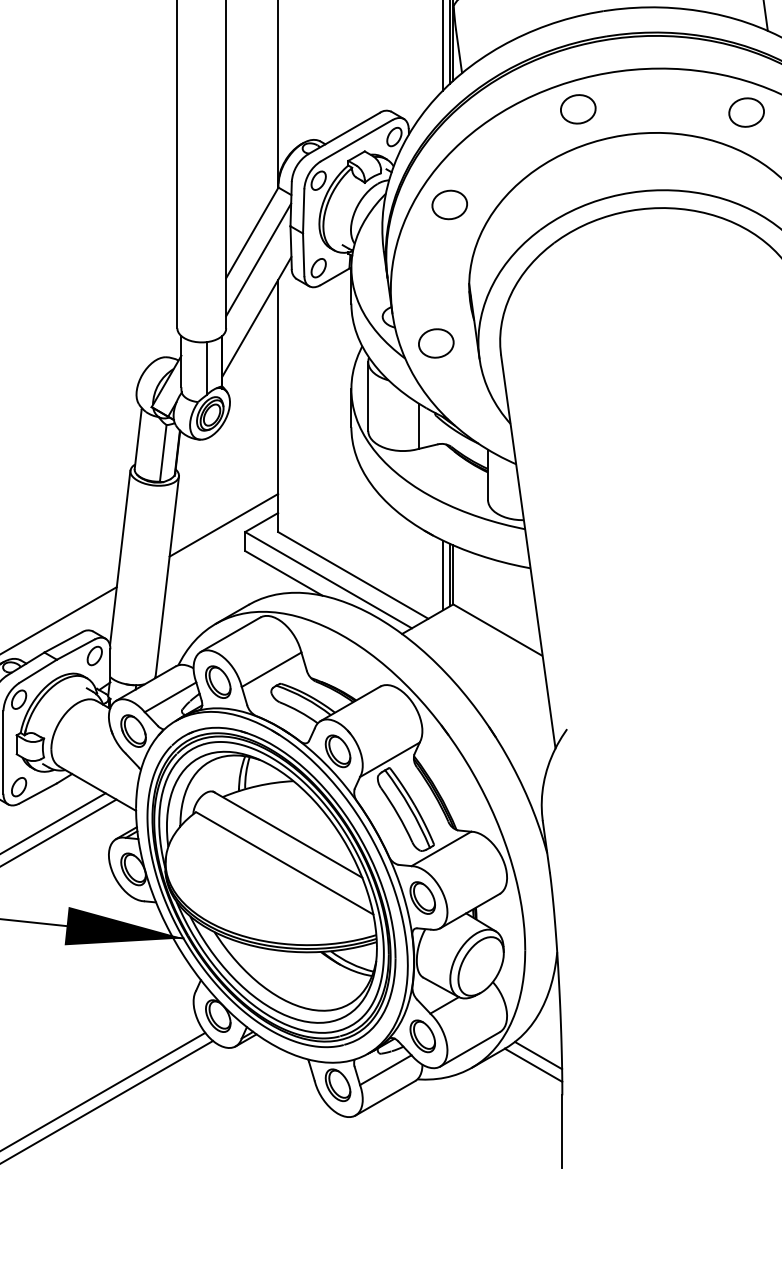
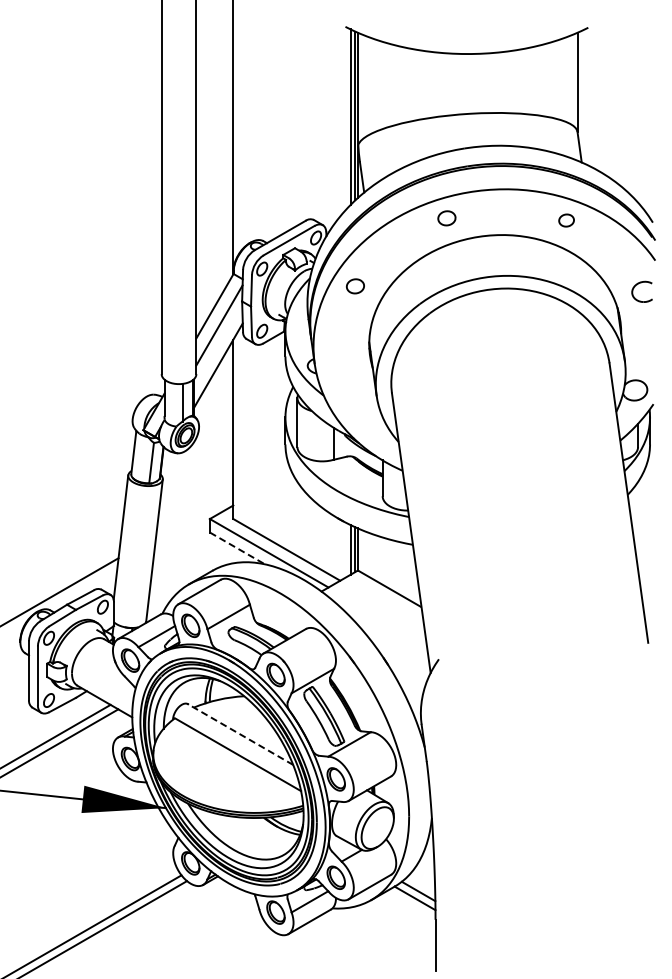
part: (577, 109) -> (446, 218), size x0.7
part: (746, 112) -> (566, 220), size x0.6
part: (449, 205) -> (355, 286), size x0.7
part: (435, 342) -> (345, 384), removed
line: (223, 524) -> (194, 513), removed
line: (283, 573) -> (237, 548), solid -> dashed
line: (286, 834) -> (239, 734), solid -> dashed

